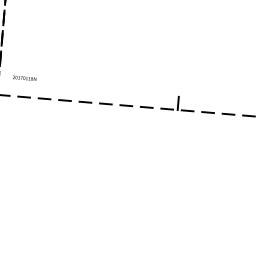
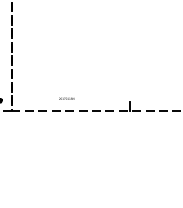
text: (24, 77) -> (66, 98), moved

